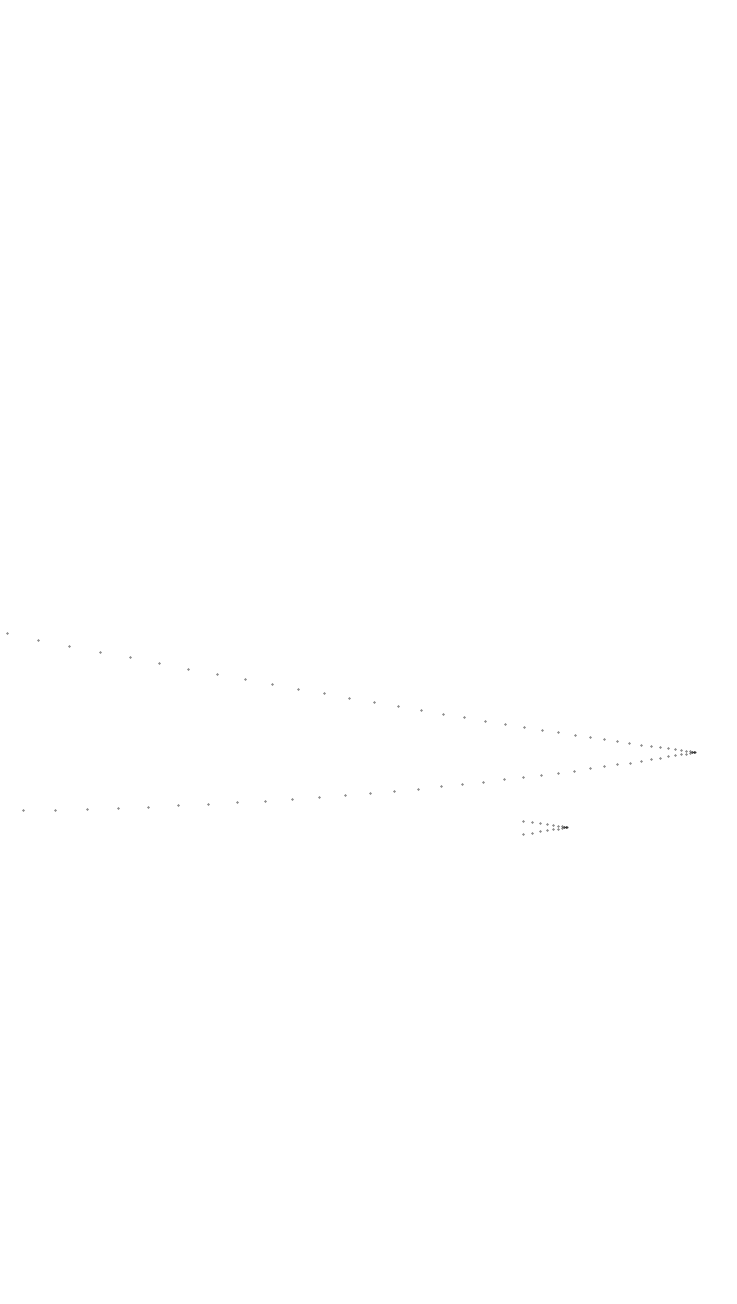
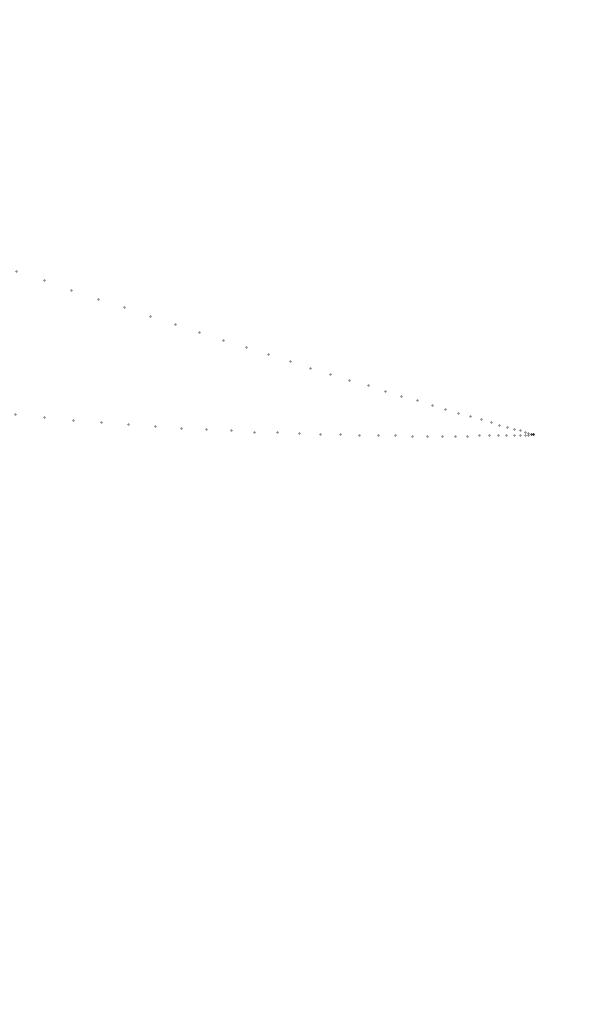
part: (545, 827) -> (374, 488), removed

